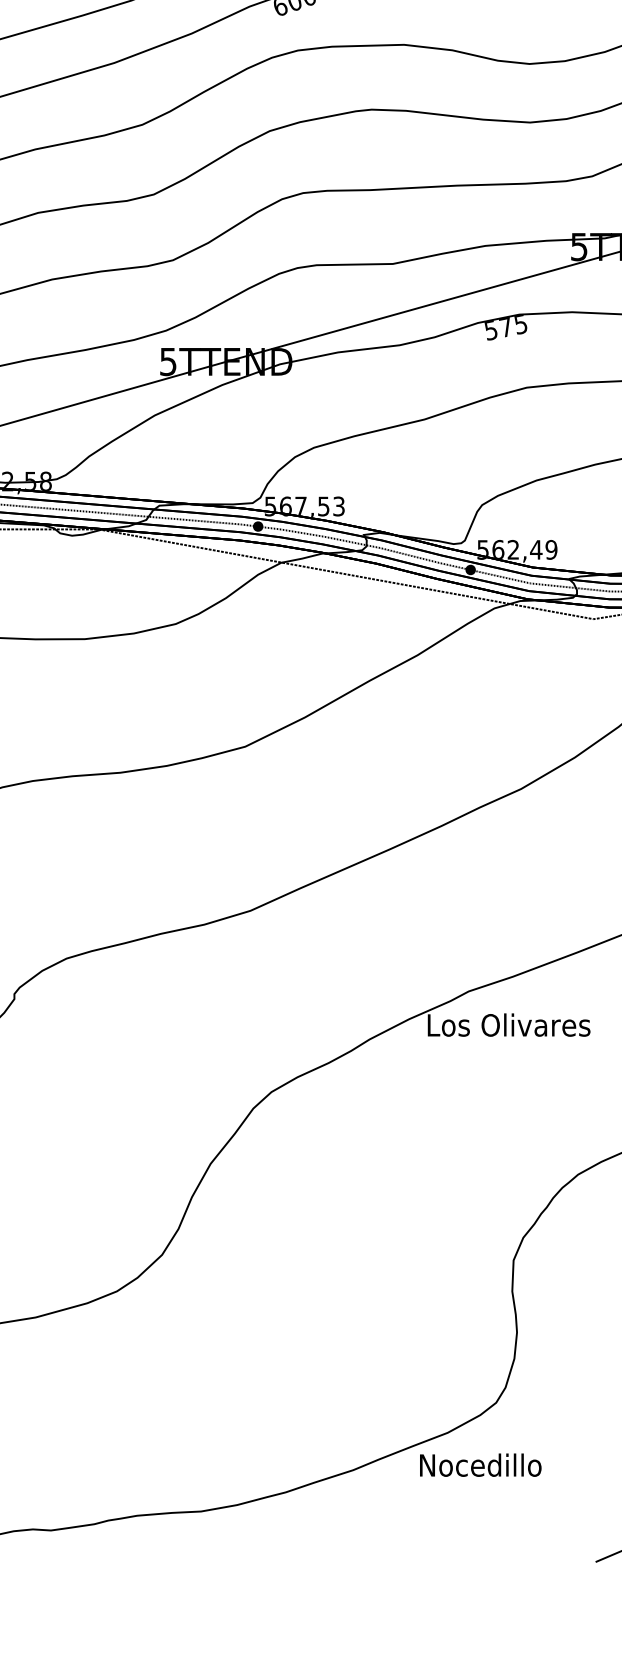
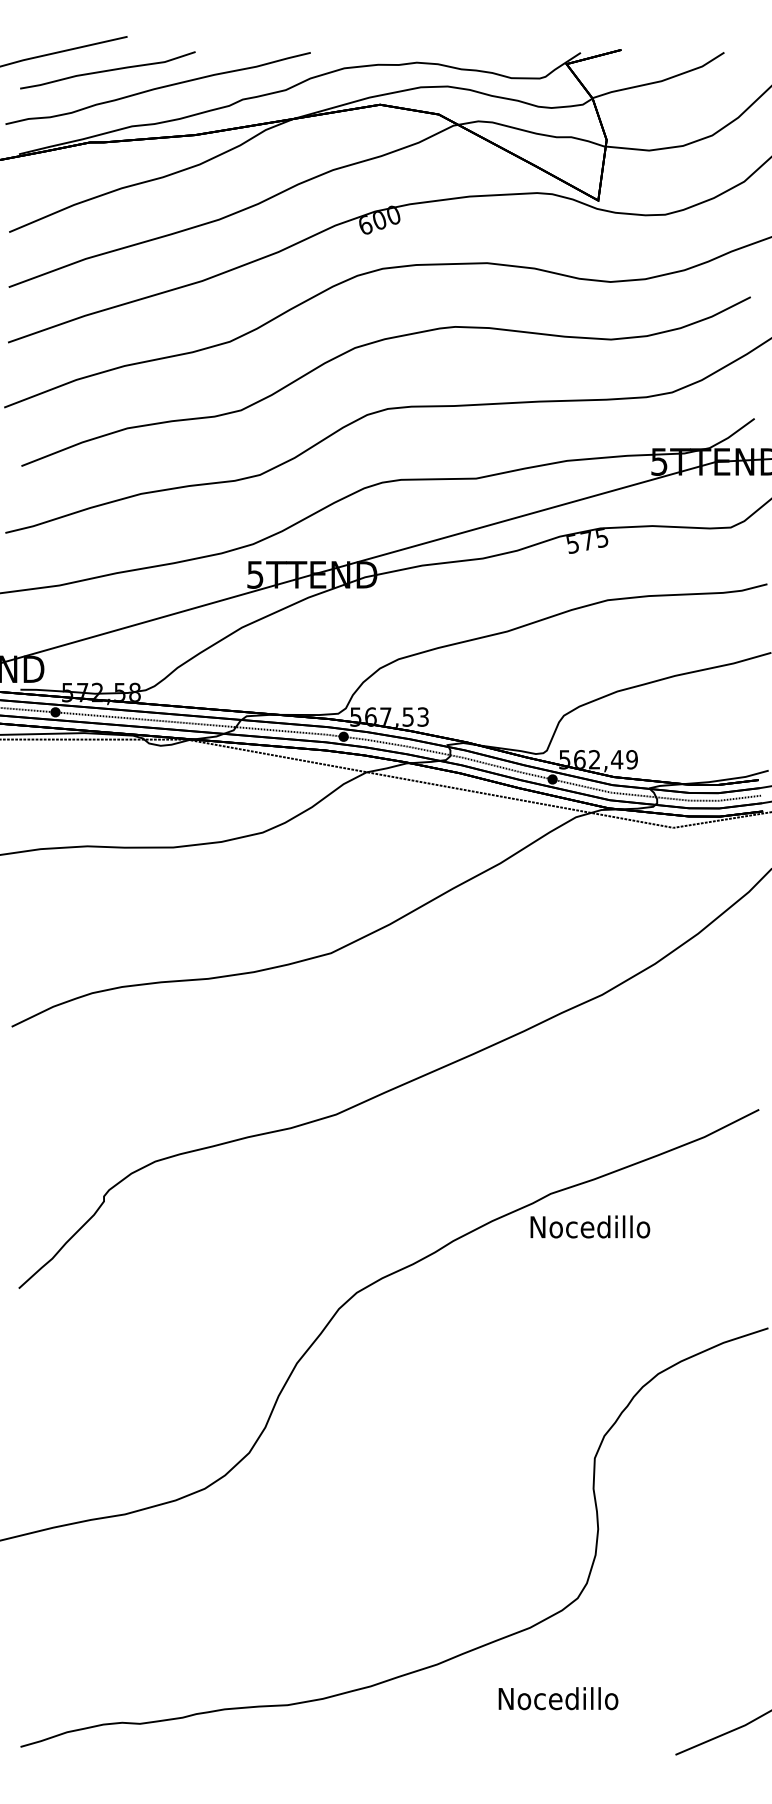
text: (509, 1024) -> (590, 1226), Los Olivares -> Nocedillo
text: (480, 1465) -> (558, 1698), moved

